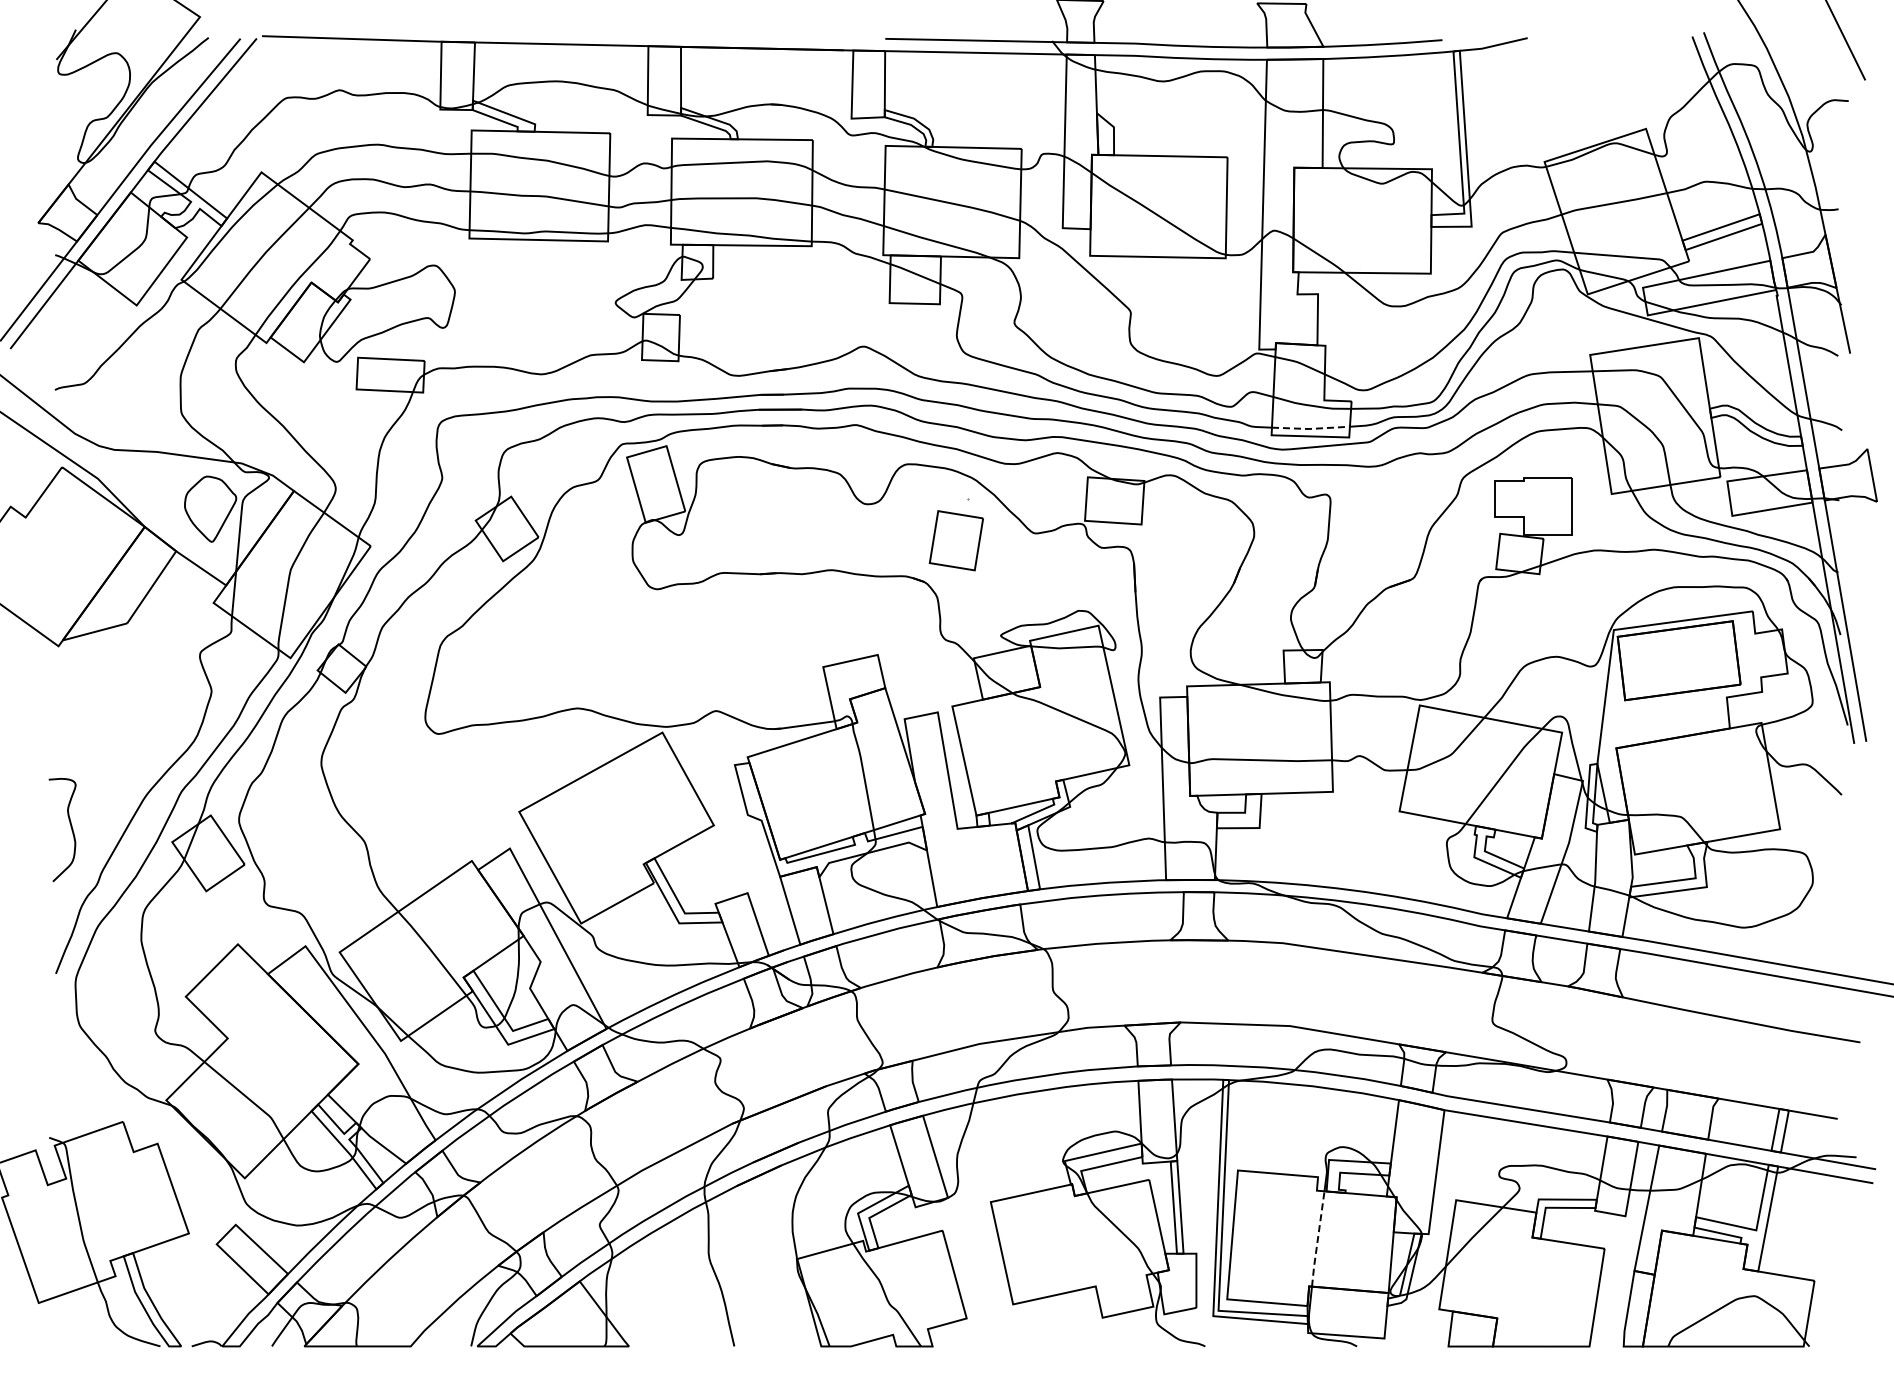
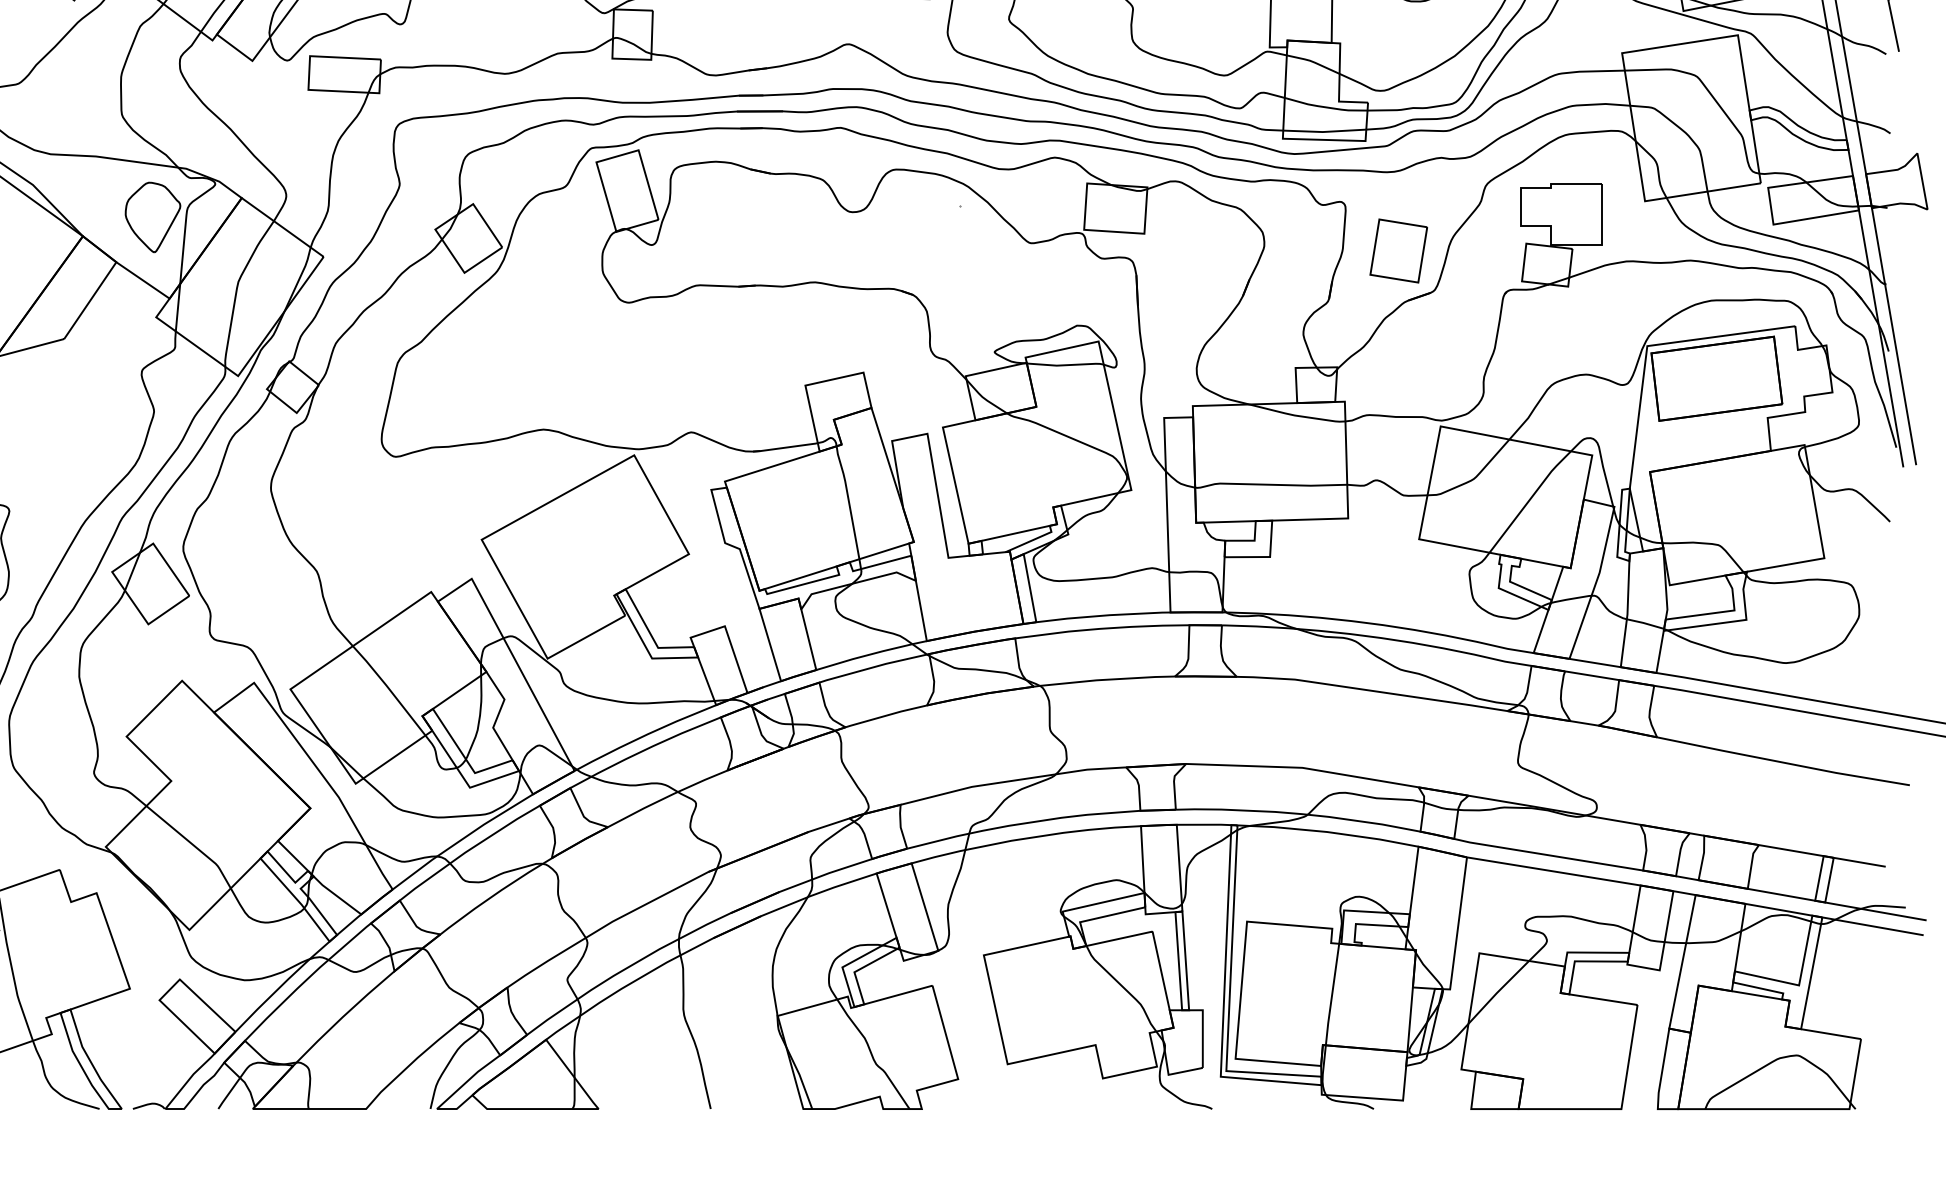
line: (1310, 428) -> (1324, 131), dashed -> solid
part: (955, 540) -> (1397, 250), moved
line: (1317, 1239) -> (1331, 995), dashed -> solid

